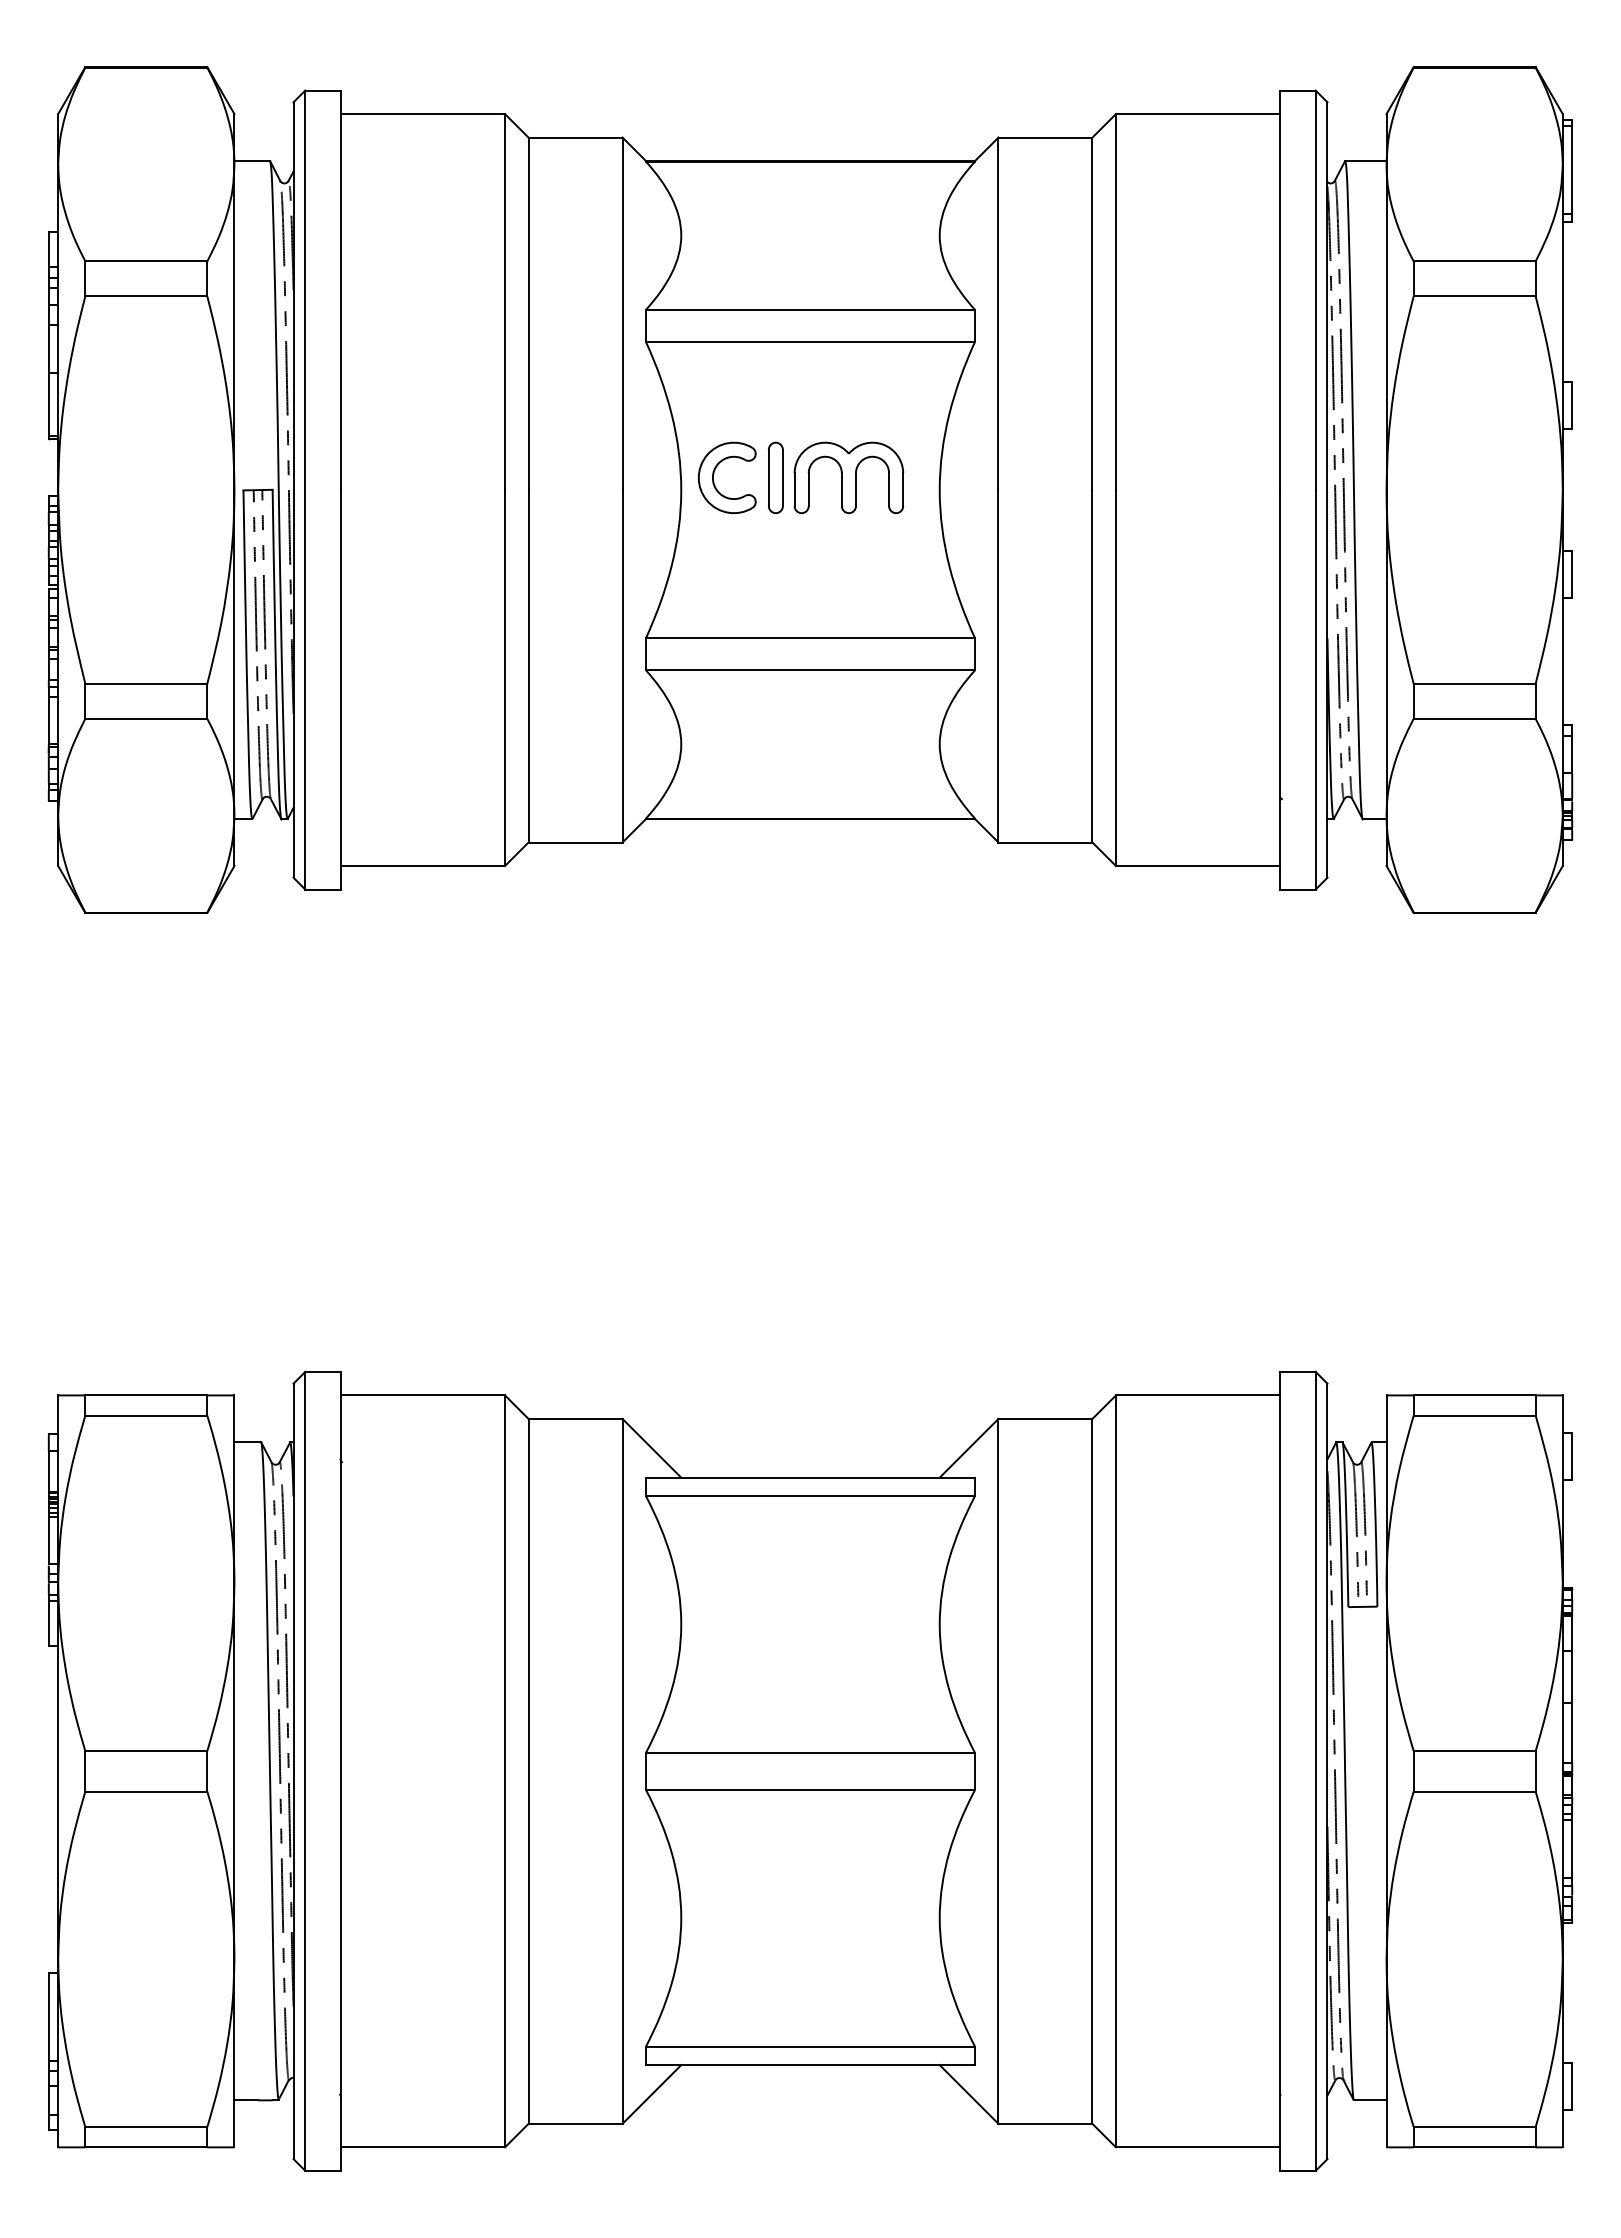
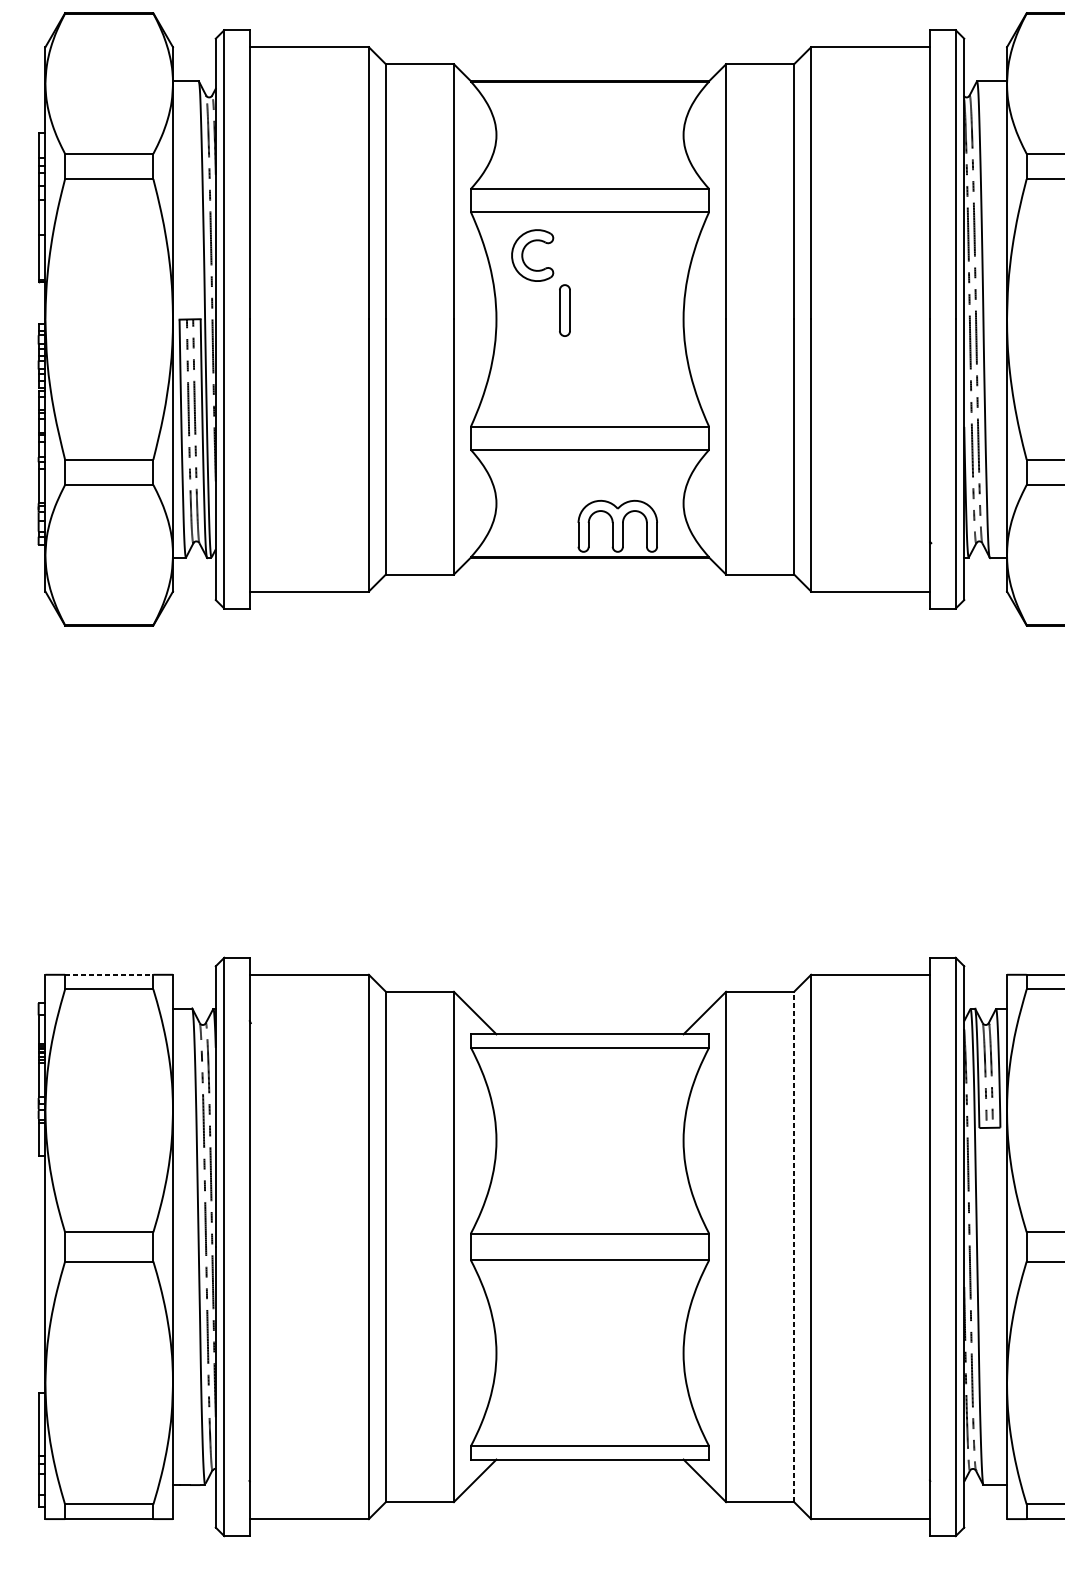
part: (714, 474) -> (523, 253), moved
part: (848, 477) -> (617, 526), moved
line: (146, 1395) -> (109, 974), solid -> dashed
line: (1092, 1770) -> (794, 1246), solid -> dashed

